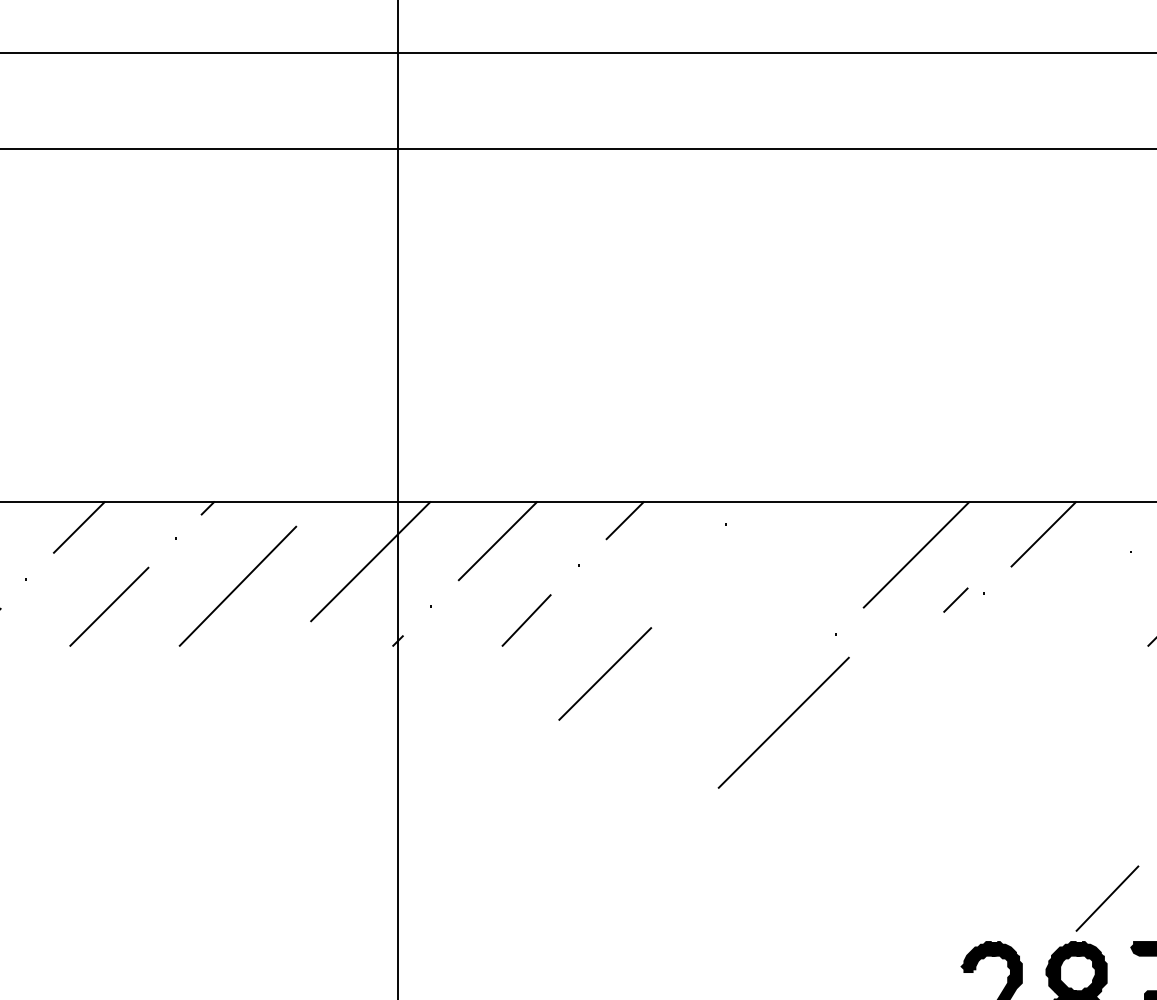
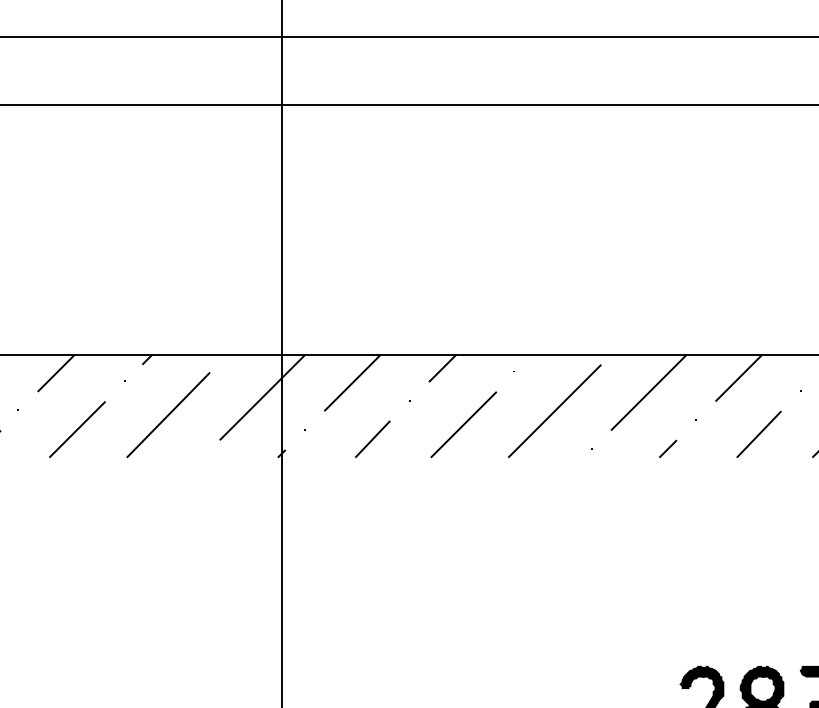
line: (955, 599) -> (667, 448), moved
line: (605, 673) -> (464, 424), moved
line: (783, 722) -> (554, 410), moved
line: (1107, 898) -> (759, 434), moved

